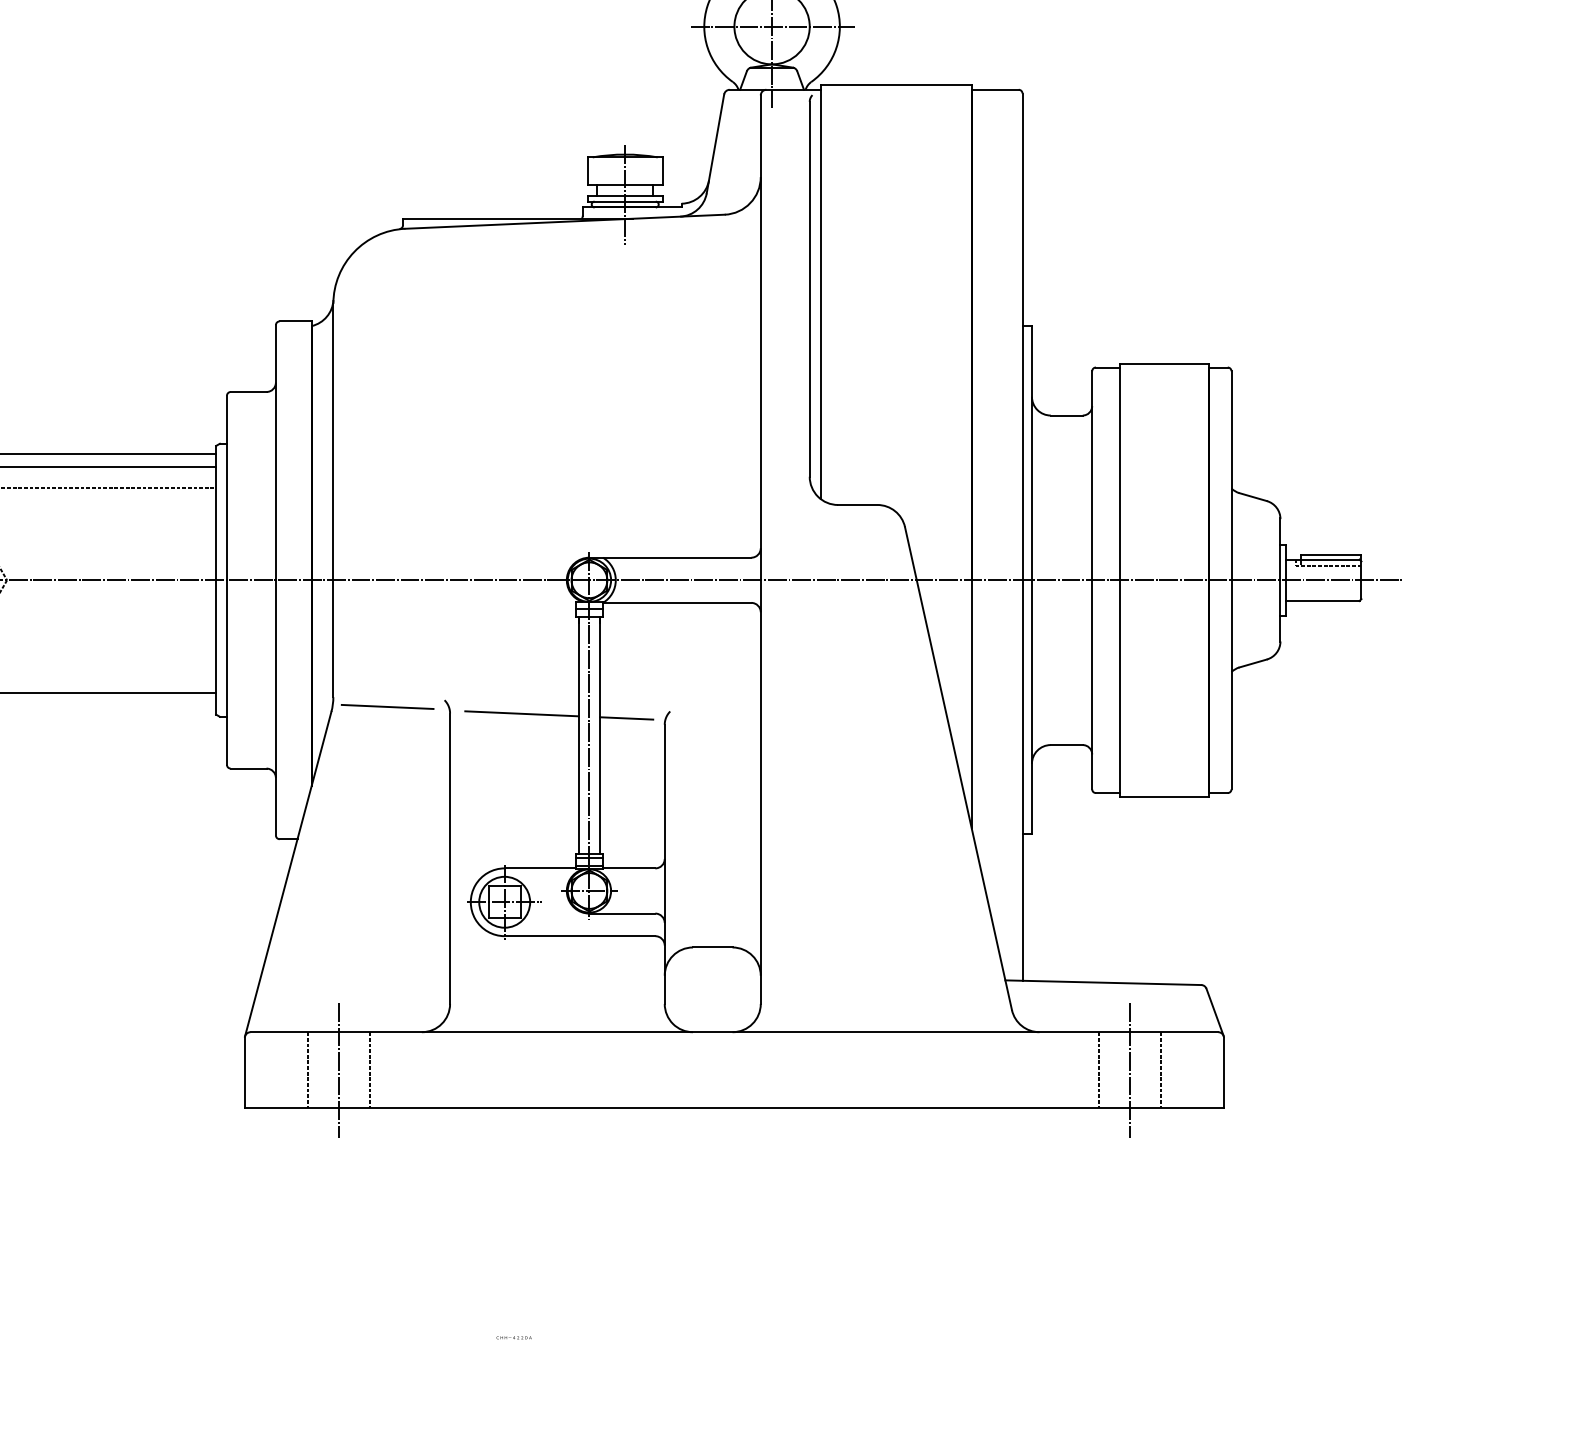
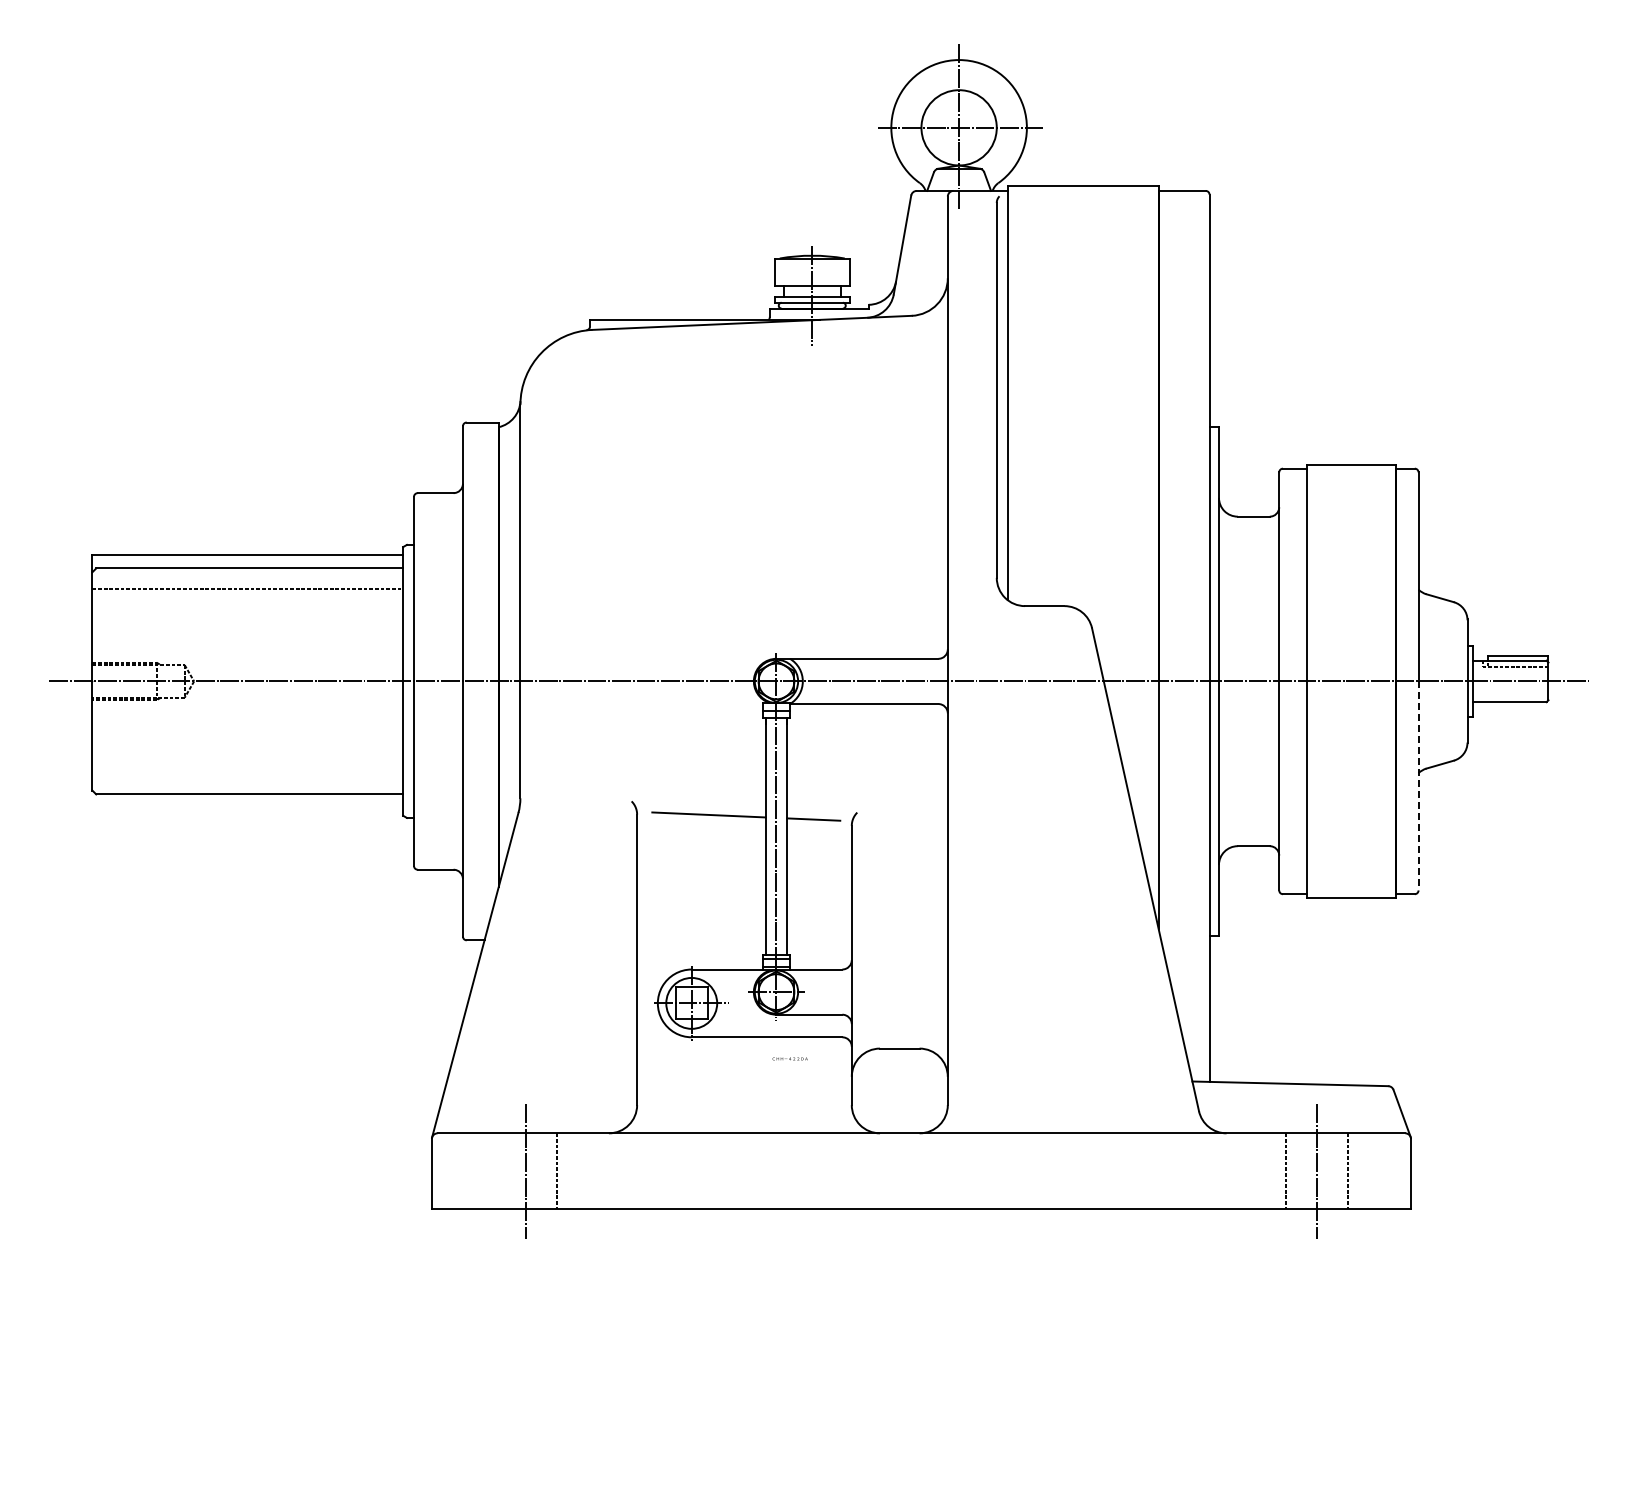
line: (1231, 684) -> (1418, 785), solid -> dashed
line: (387, 707) -> (574, 808), removed
line: (307, 1069) -> (494, 1170), removed
text: (513, 1337) -> (789, 1058), moved

